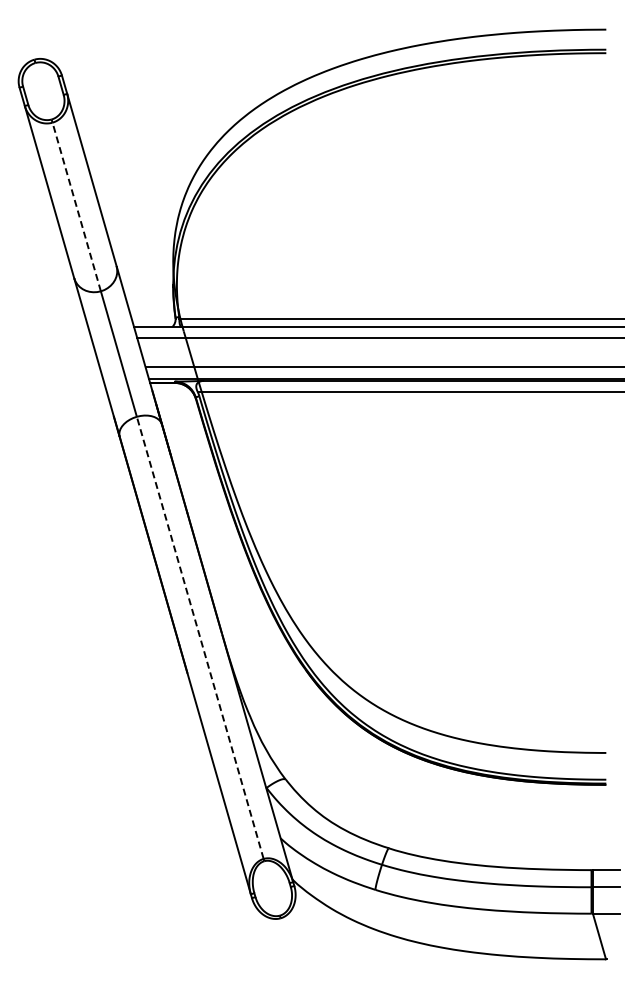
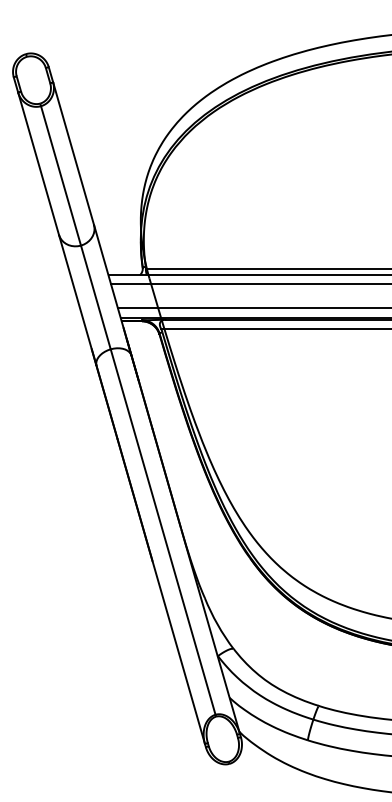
line: (76, 207) -> (60, 176), dashed -> solid
line: (200, 637) -> (163, 531), dashed -> solid

